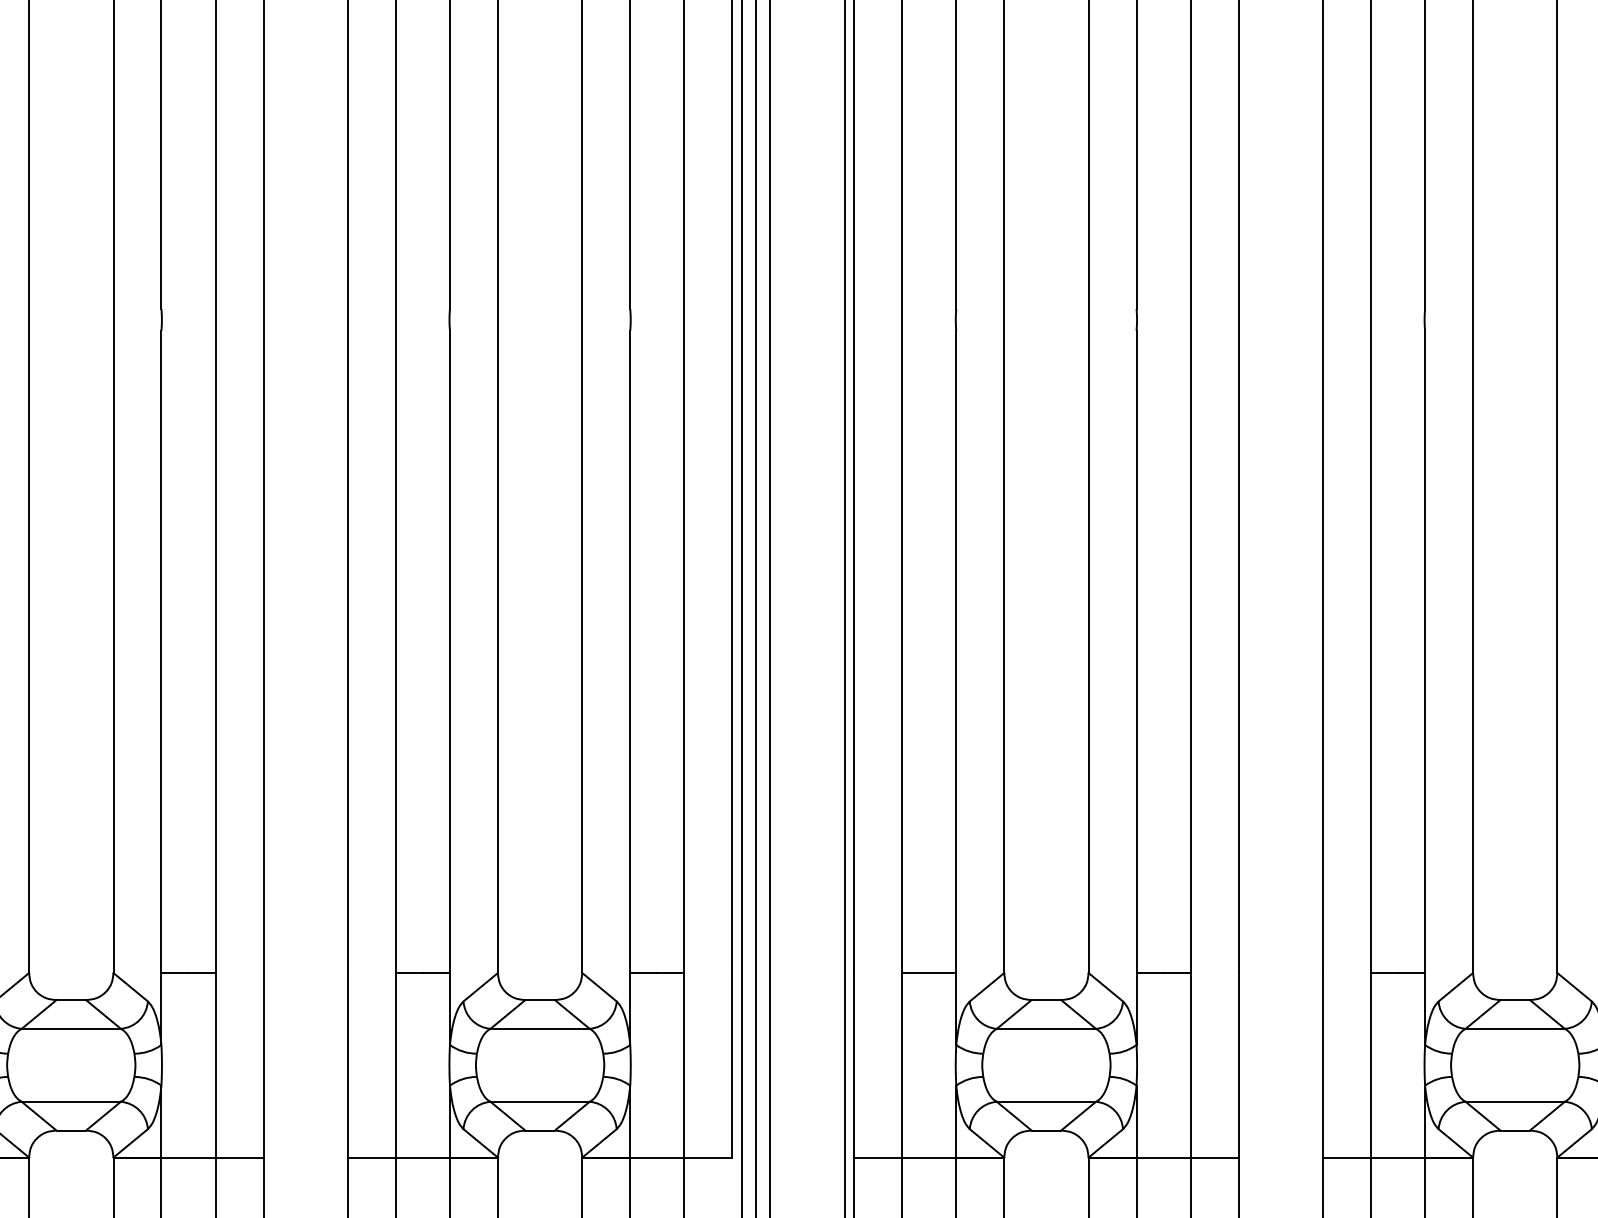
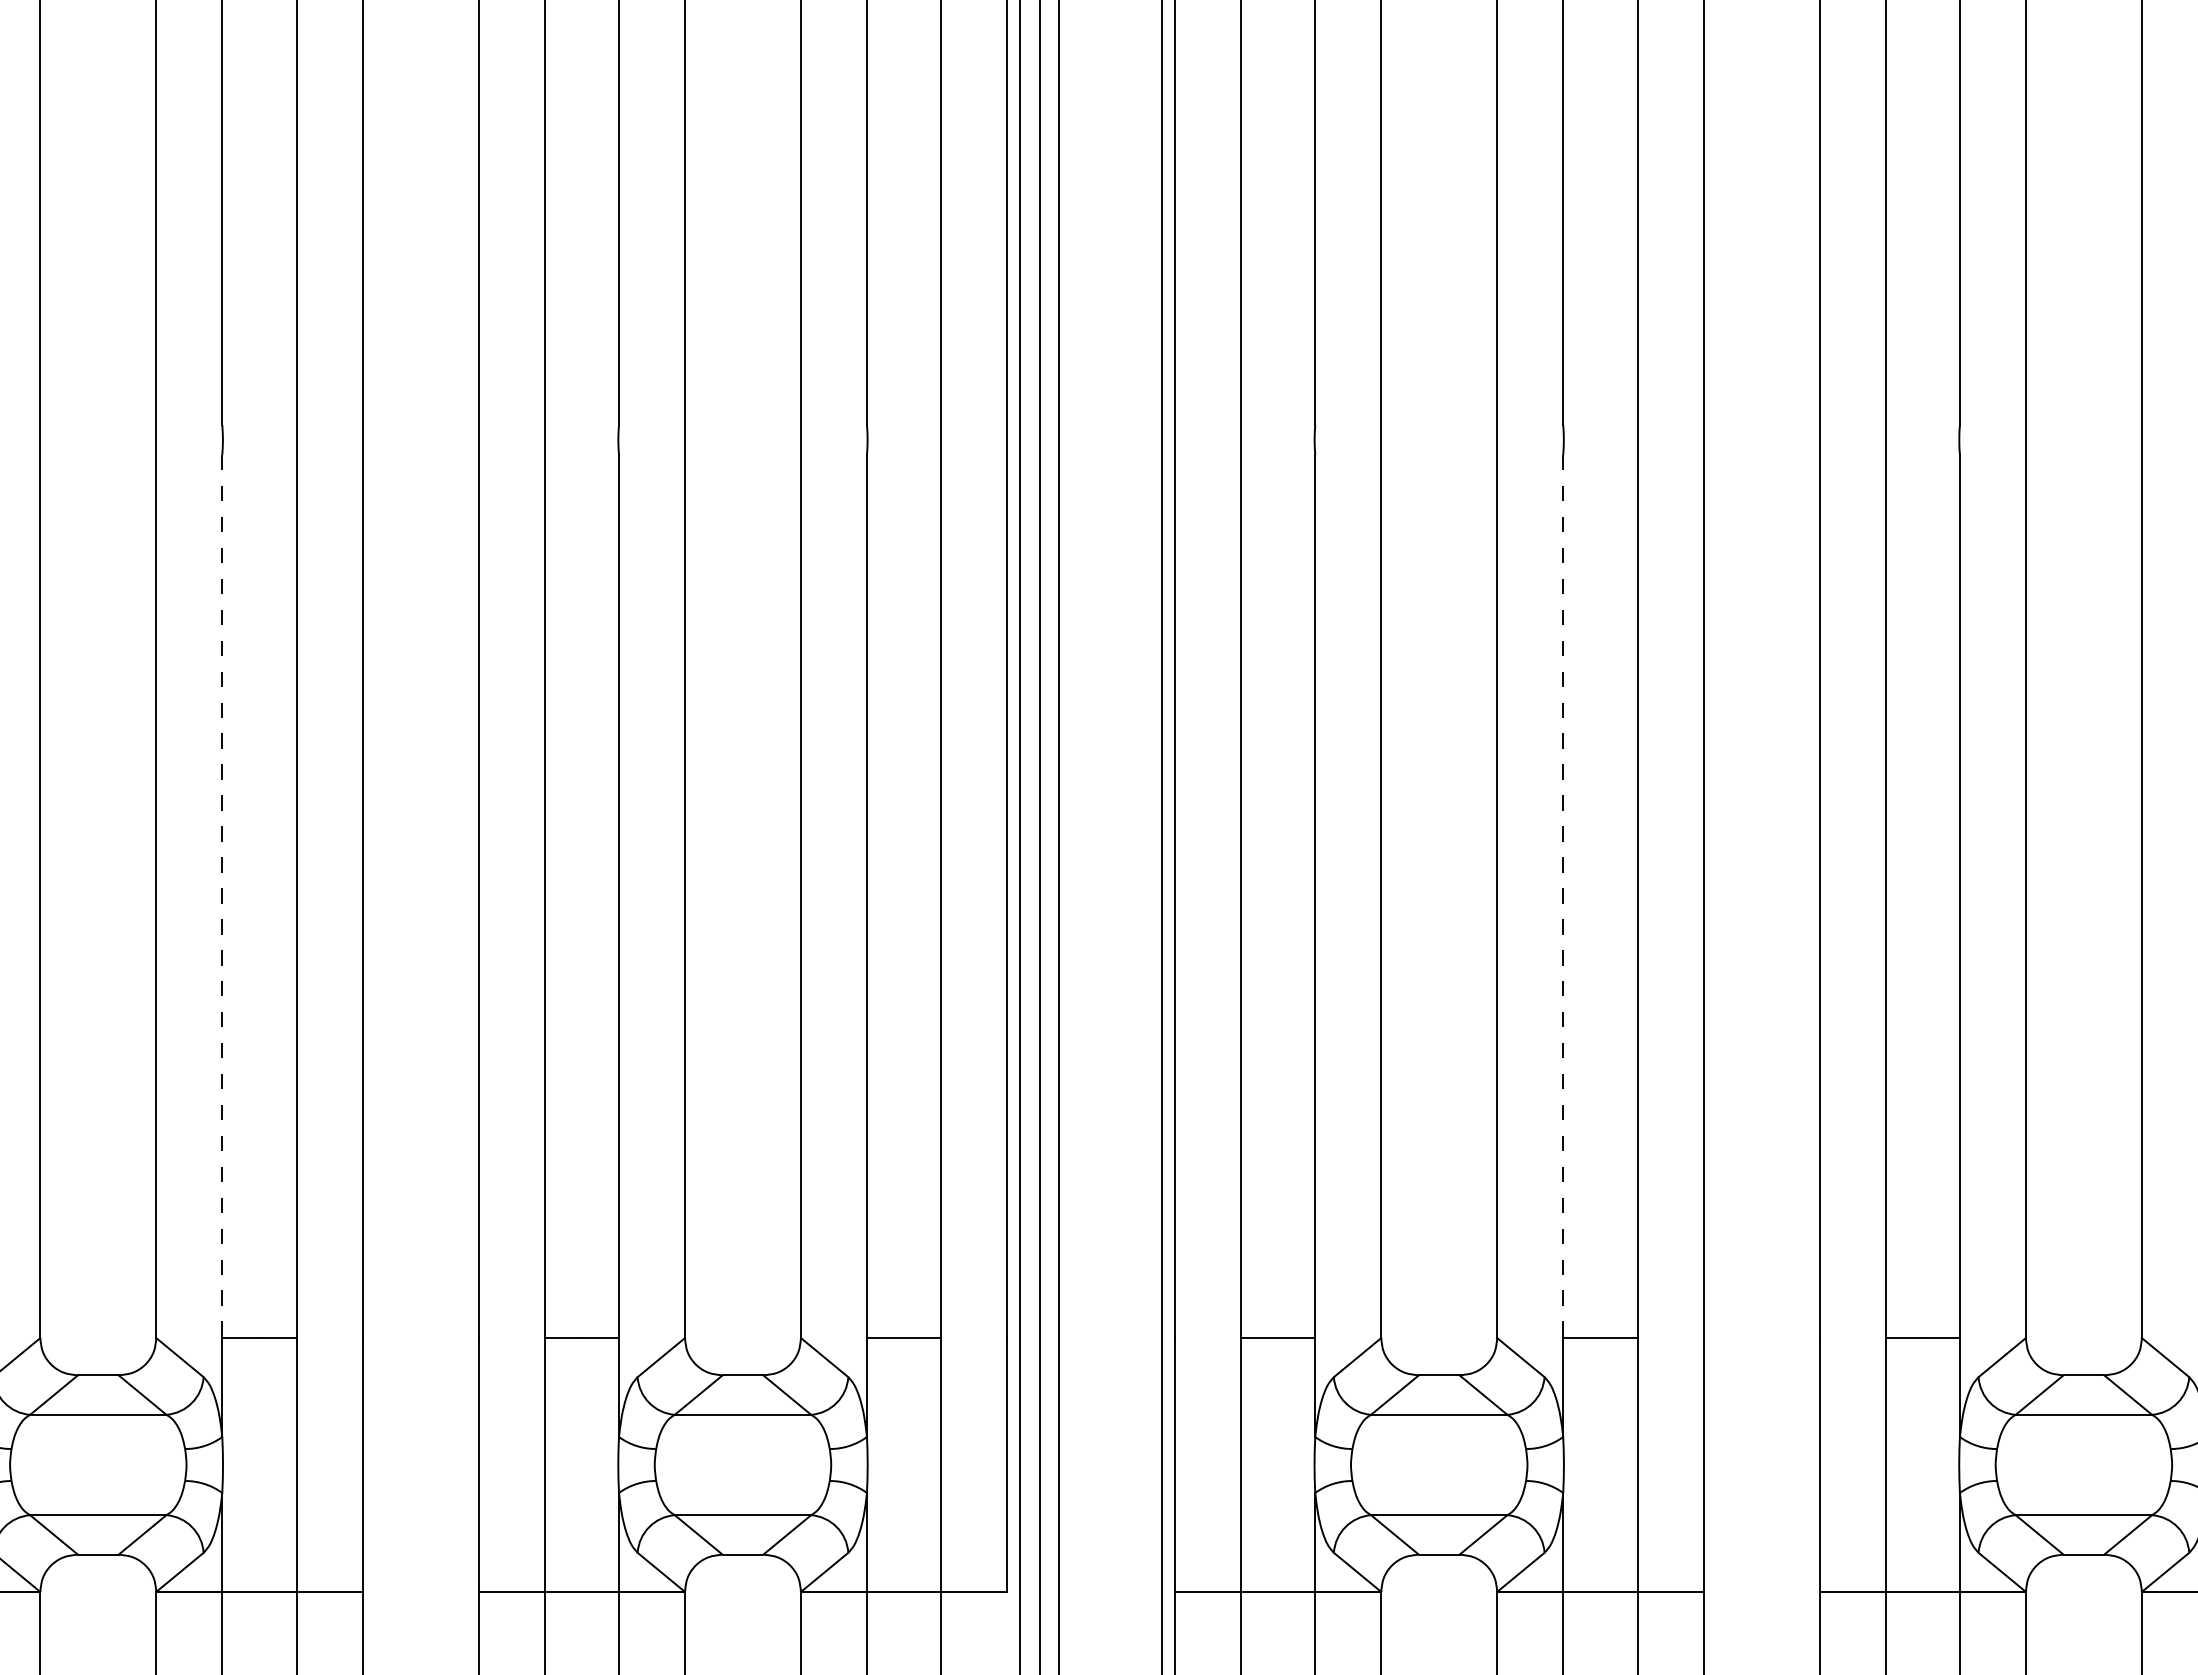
line: (161, 651) -> (222, 896), solid -> dashed
line: (1136, 651) -> (1563, 896), solid -> dashed

